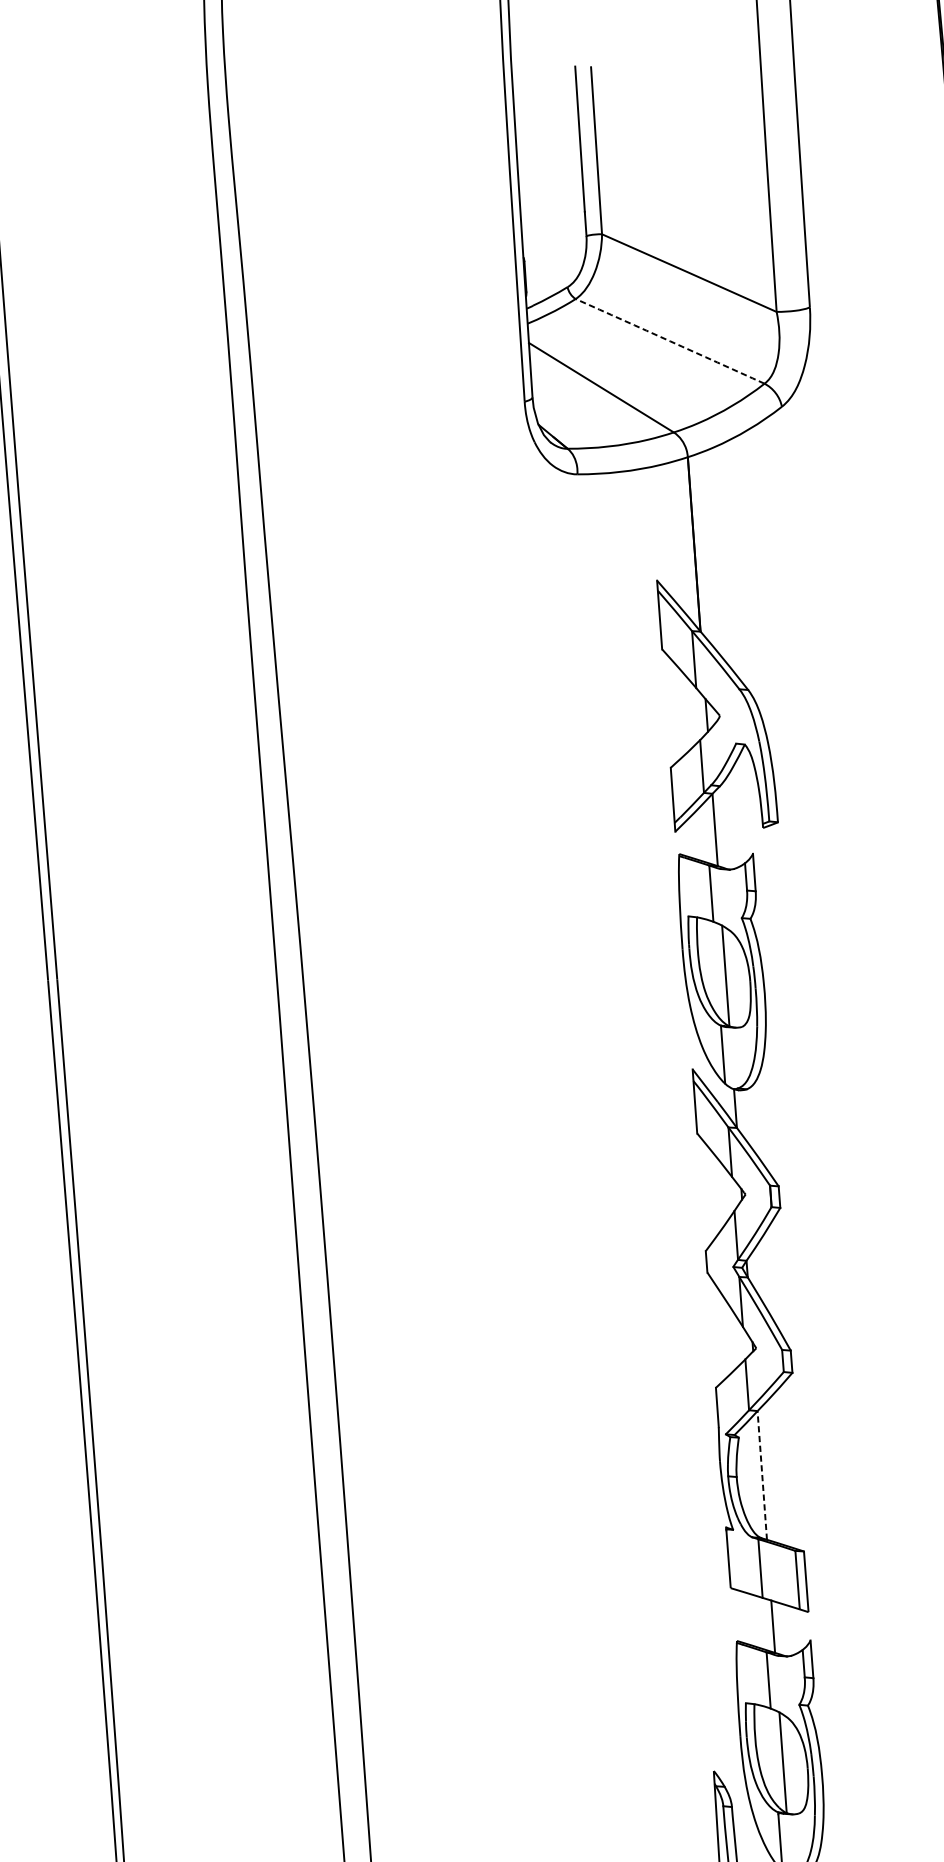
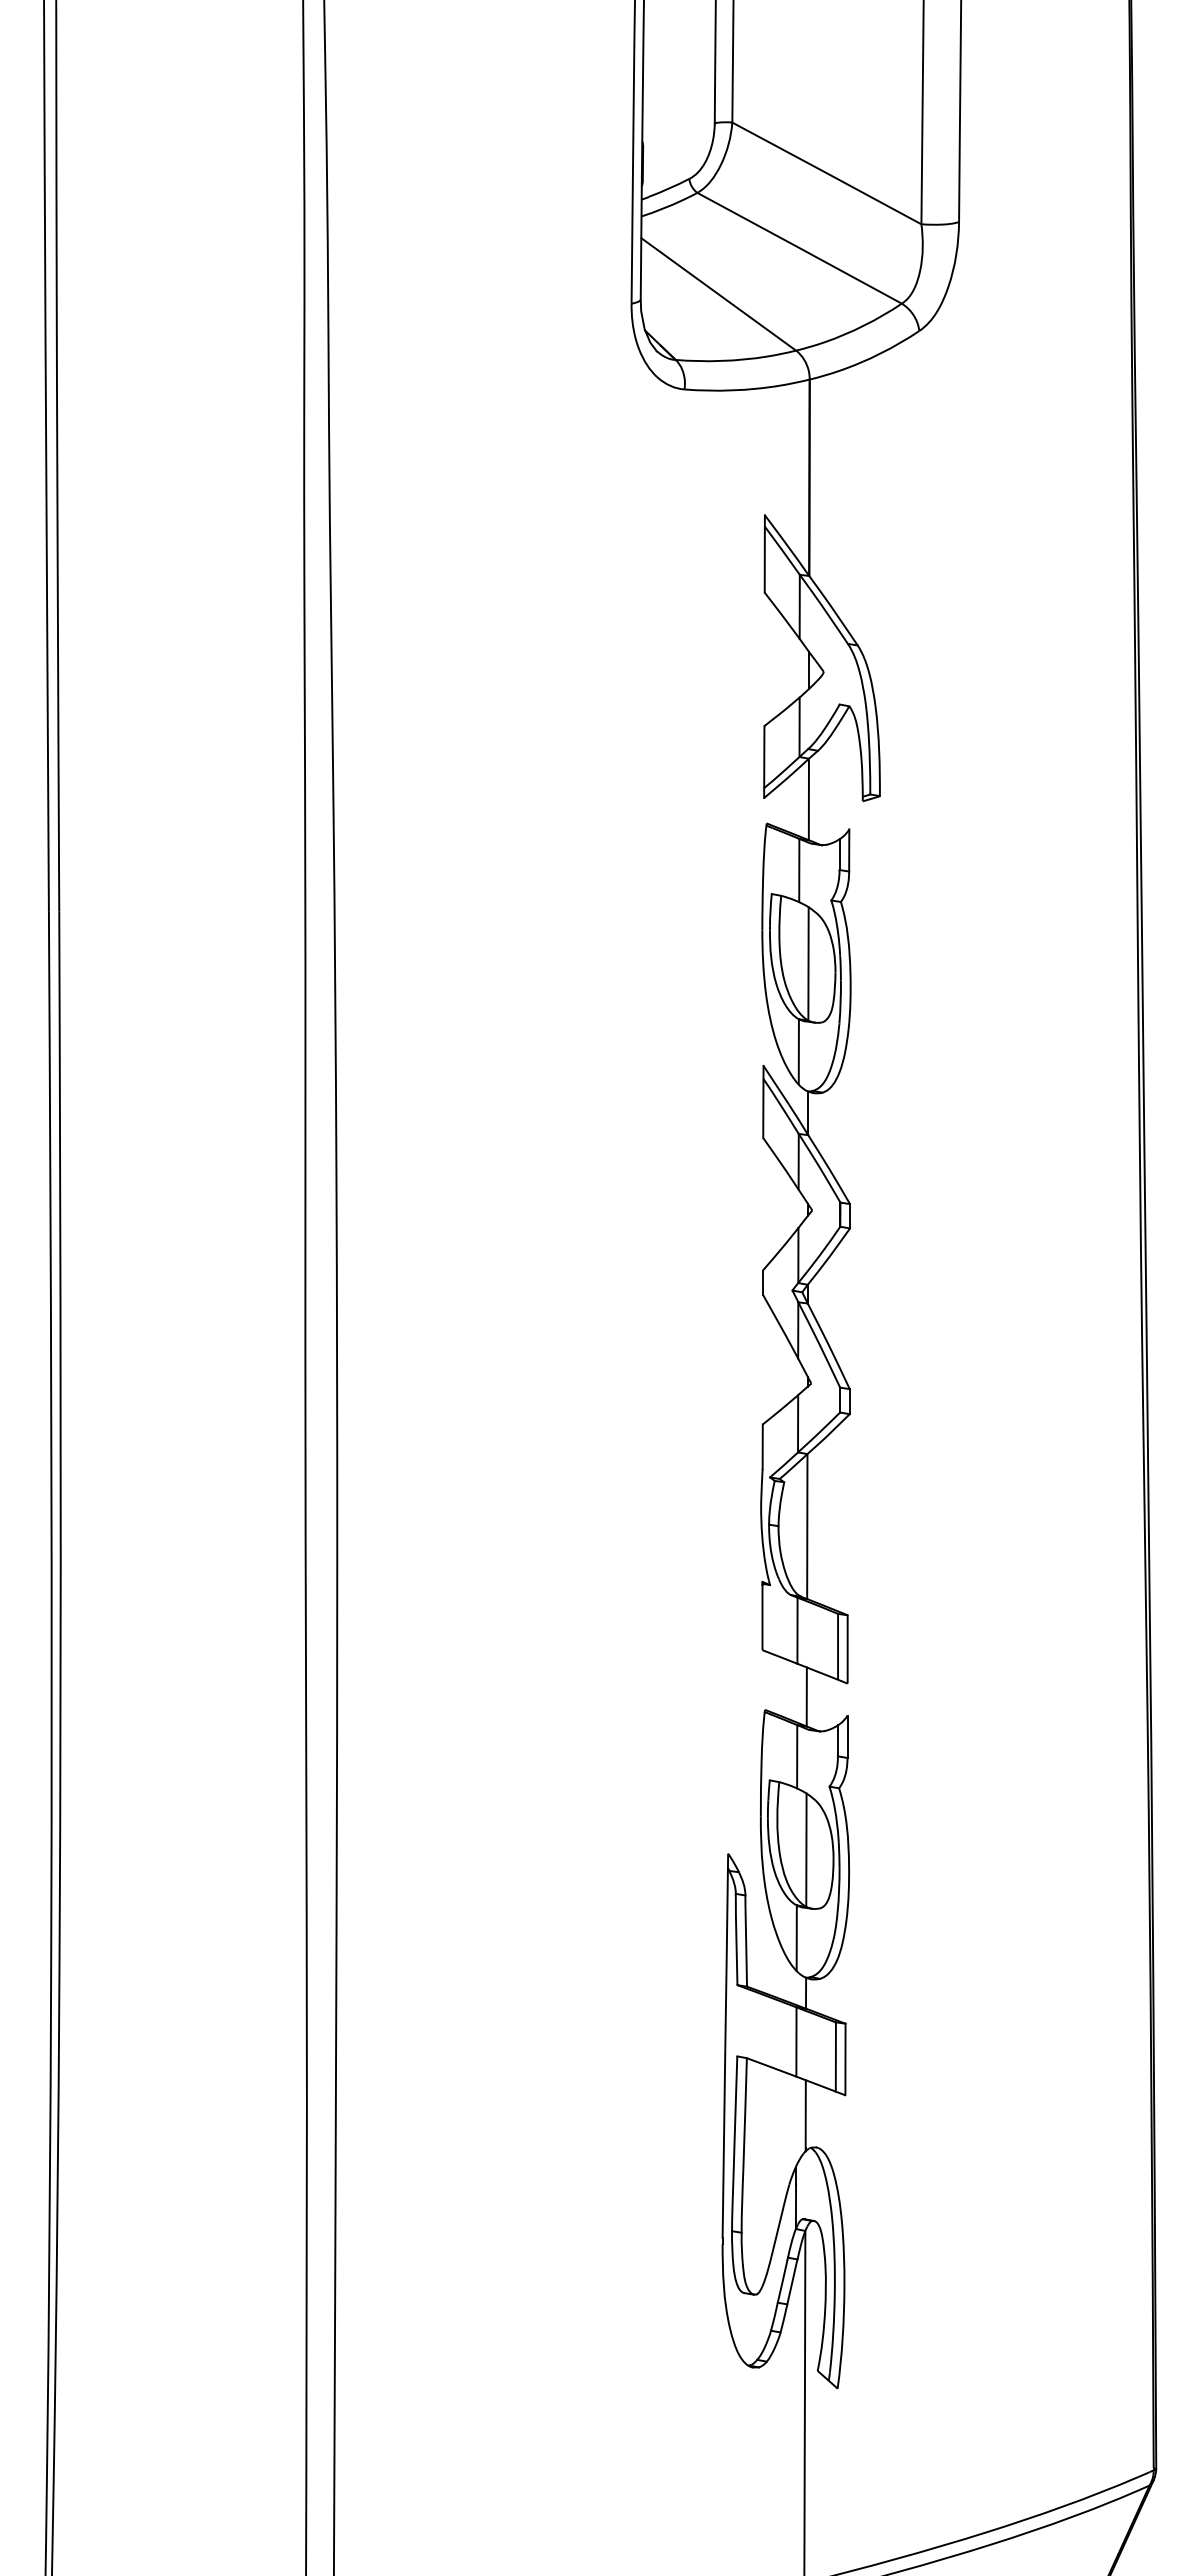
arc: (670, 341) -> (799, 248), dashed -> solid
line: (762, 1475) -> (807, 1526), dashed -> solid

